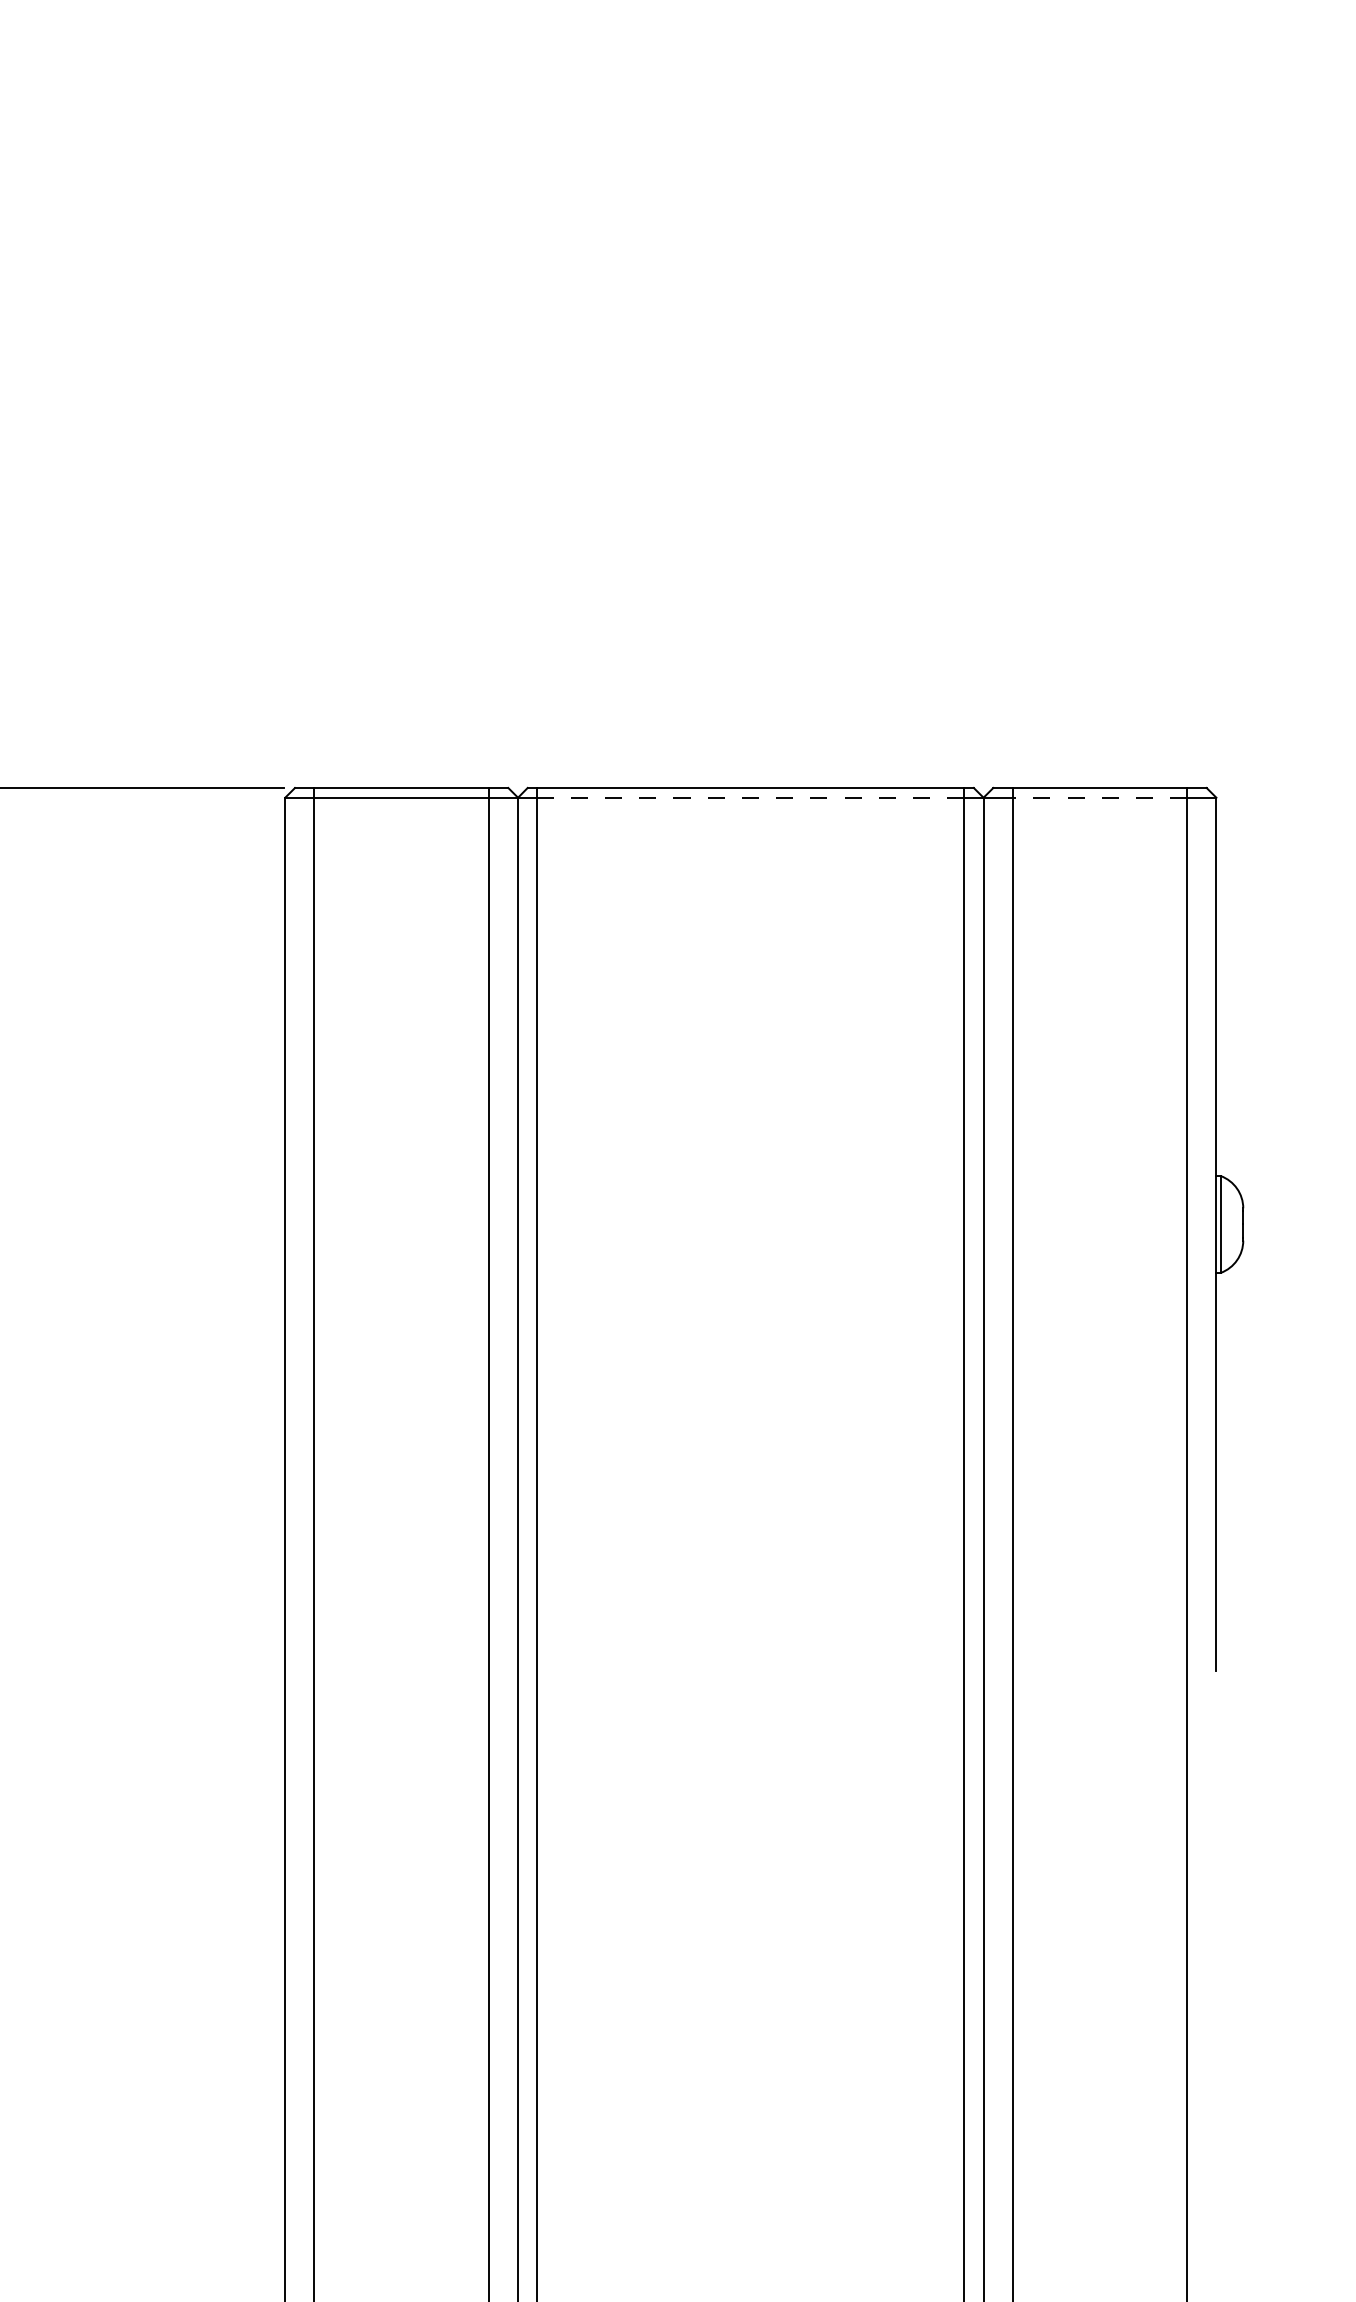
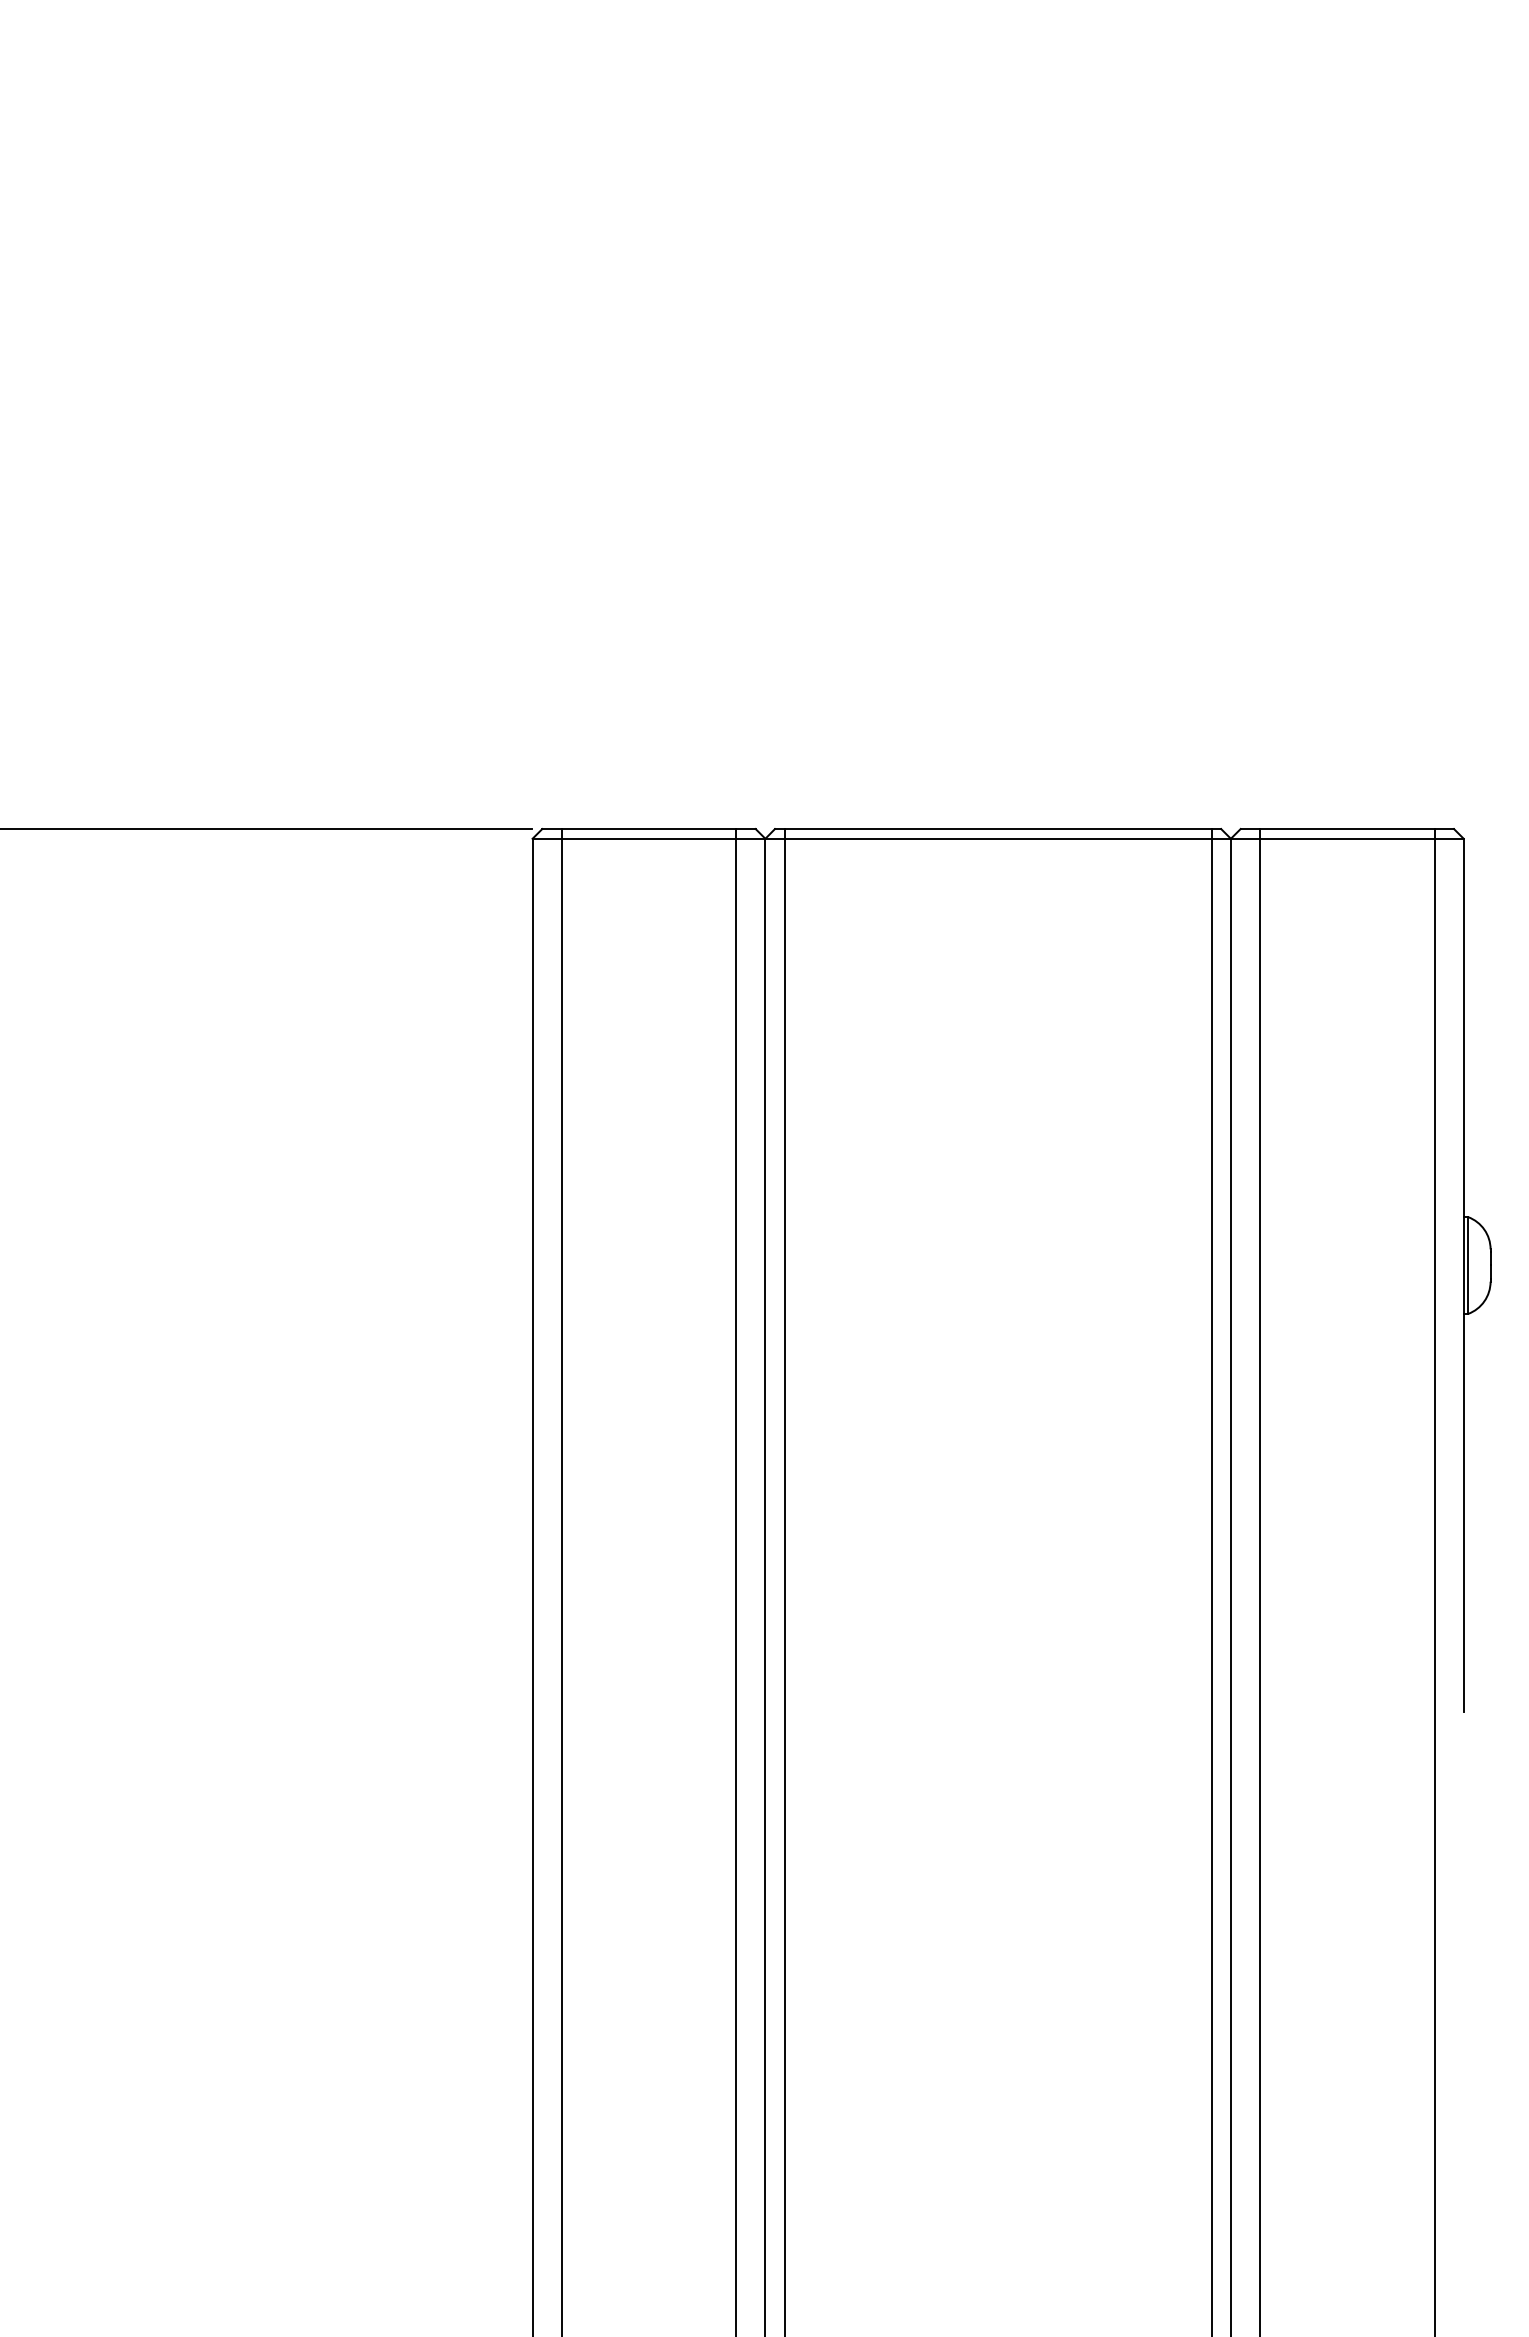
line: (750, 797) -> (997, 838), dashed -> solid
line: (1099, 797) -> (1346, 838), dashed -> solid

